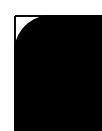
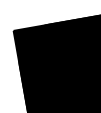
fill: (33, 34) -> (35, 45), added

